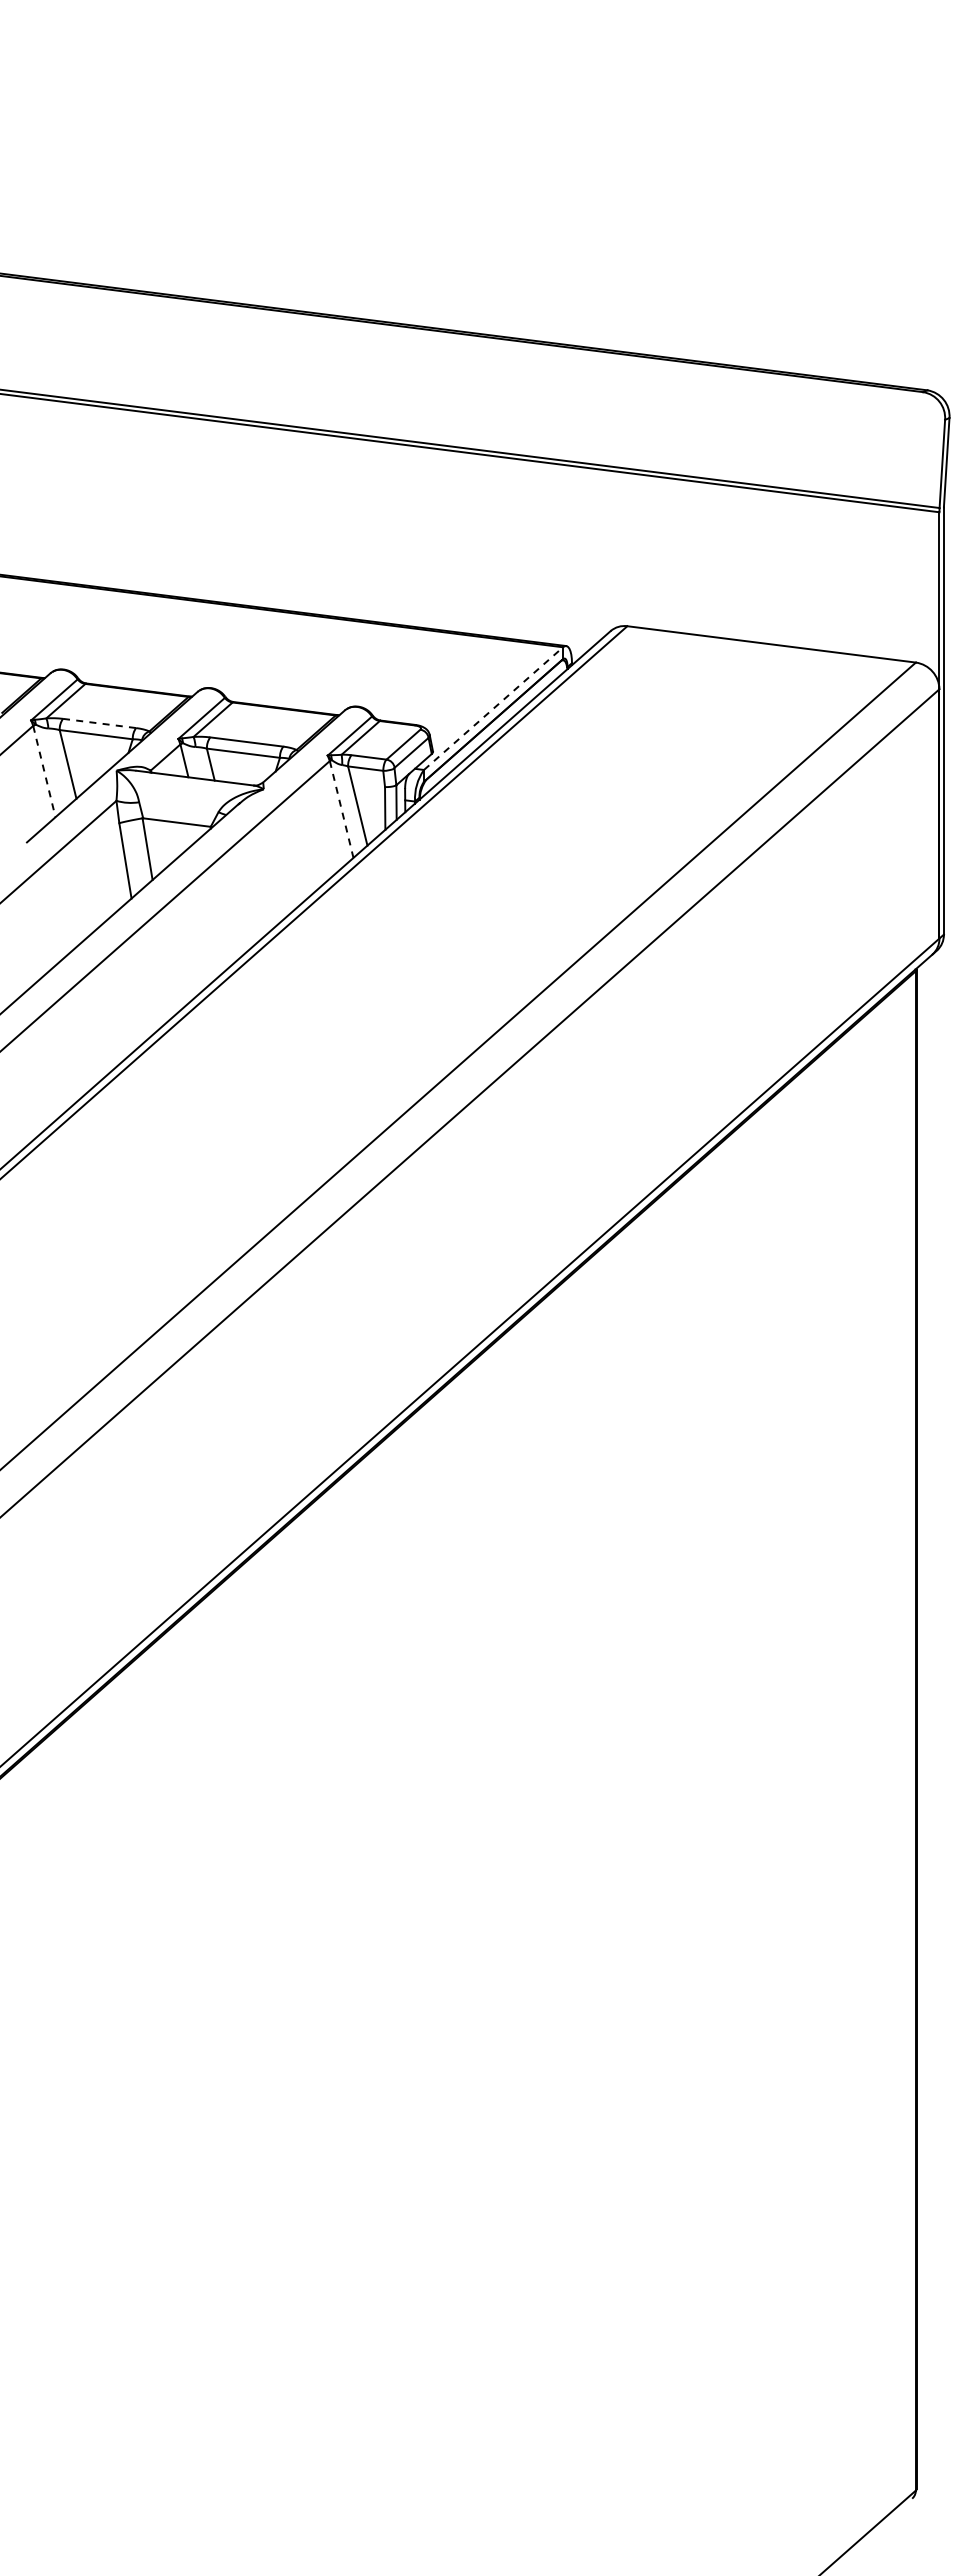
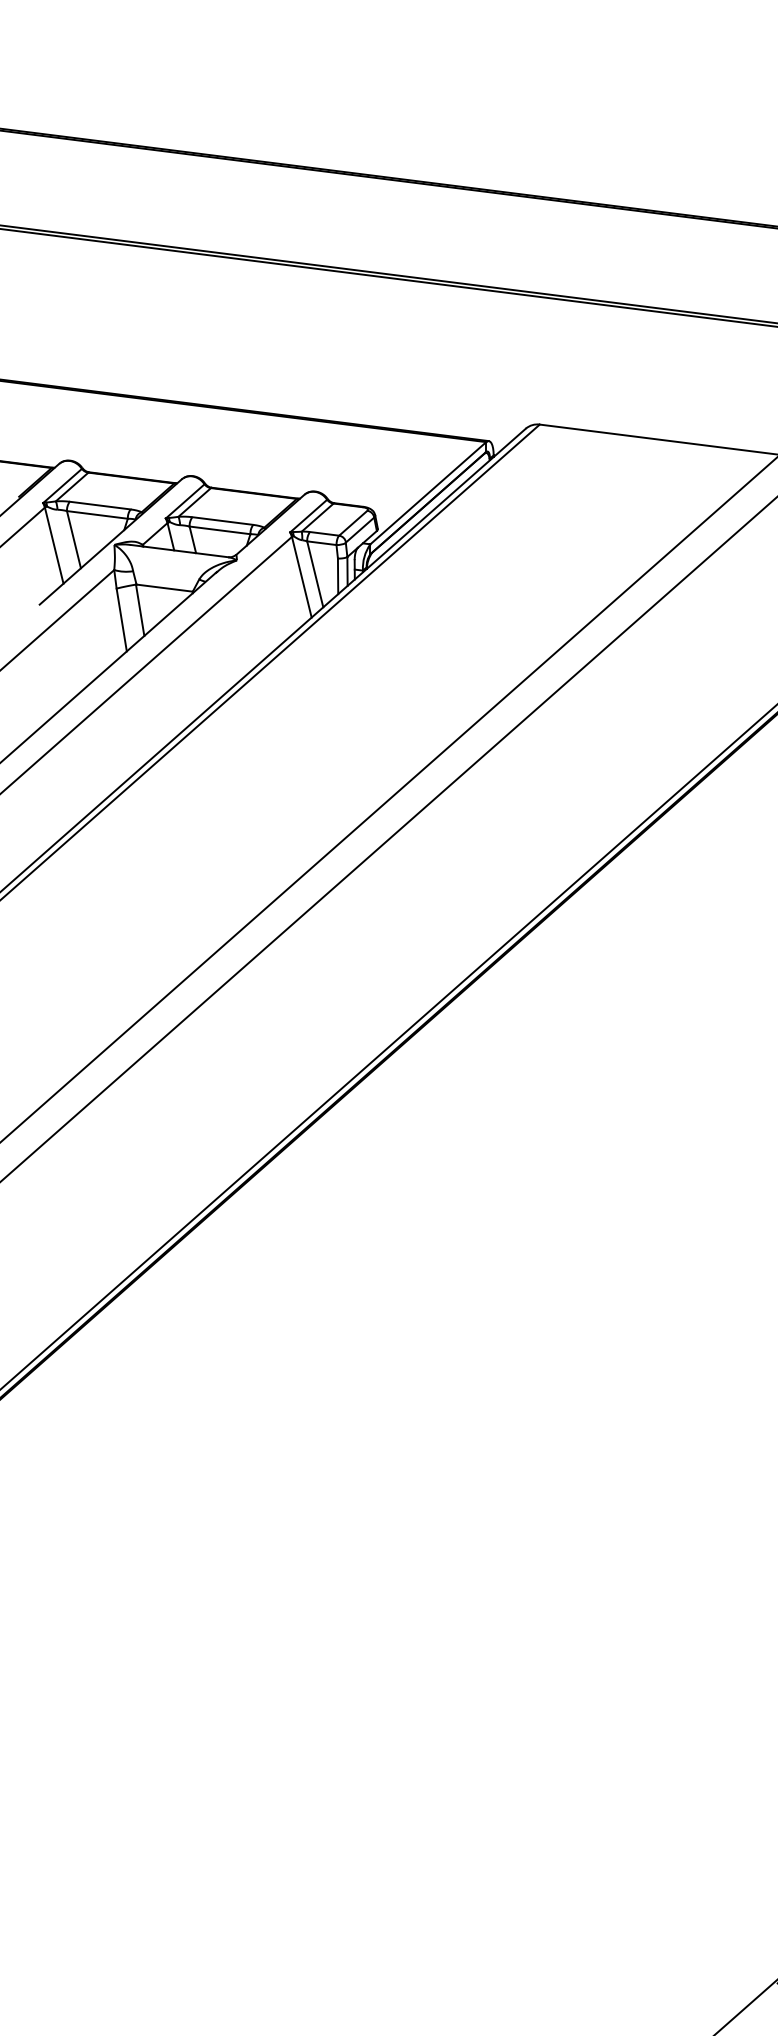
line: (493, 708) -> (428, 493), dashed -> solid
line: (99, 723) -> (100, 505), dashed -> solid
line: (44, 772) -> (54, 546), dashed -> solid
line: (341, 809) -> (301, 577), dashed -> solid

